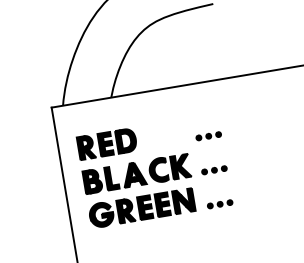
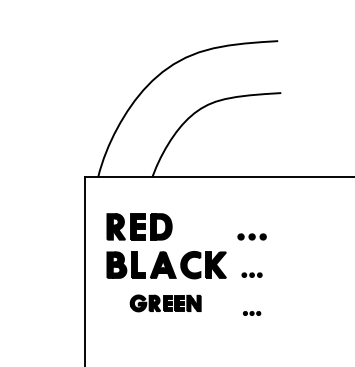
part: (213, 169) -> (251, 274), size x0.7
part: (219, 204) -> (251, 313), size x0.6
part: (141, 208) -> (165, 303), size x0.6

